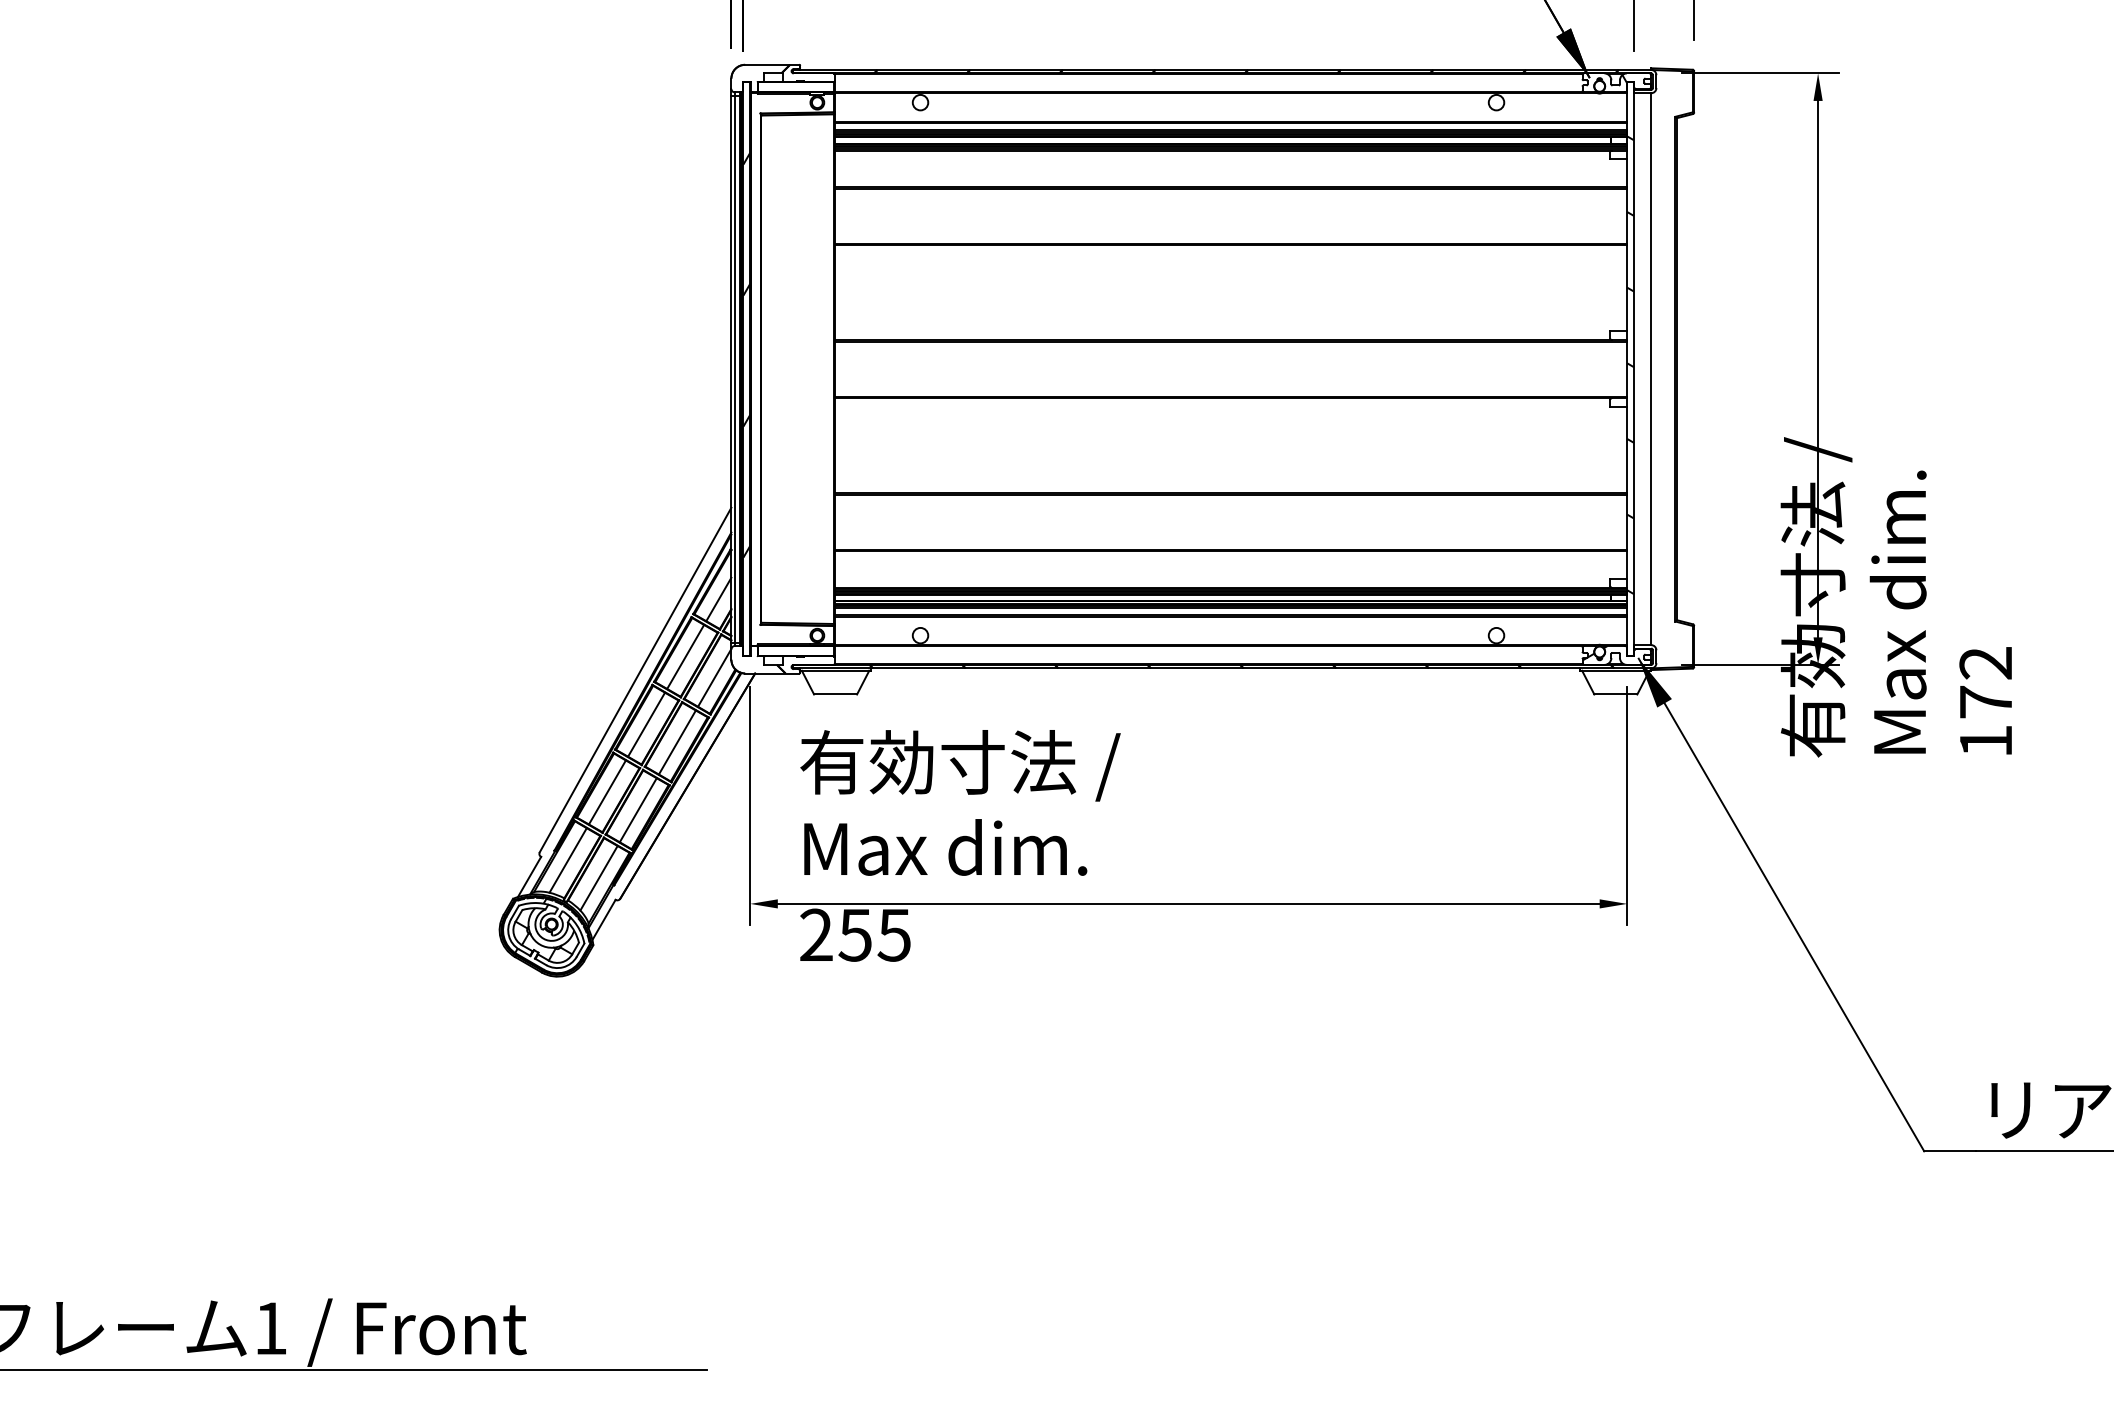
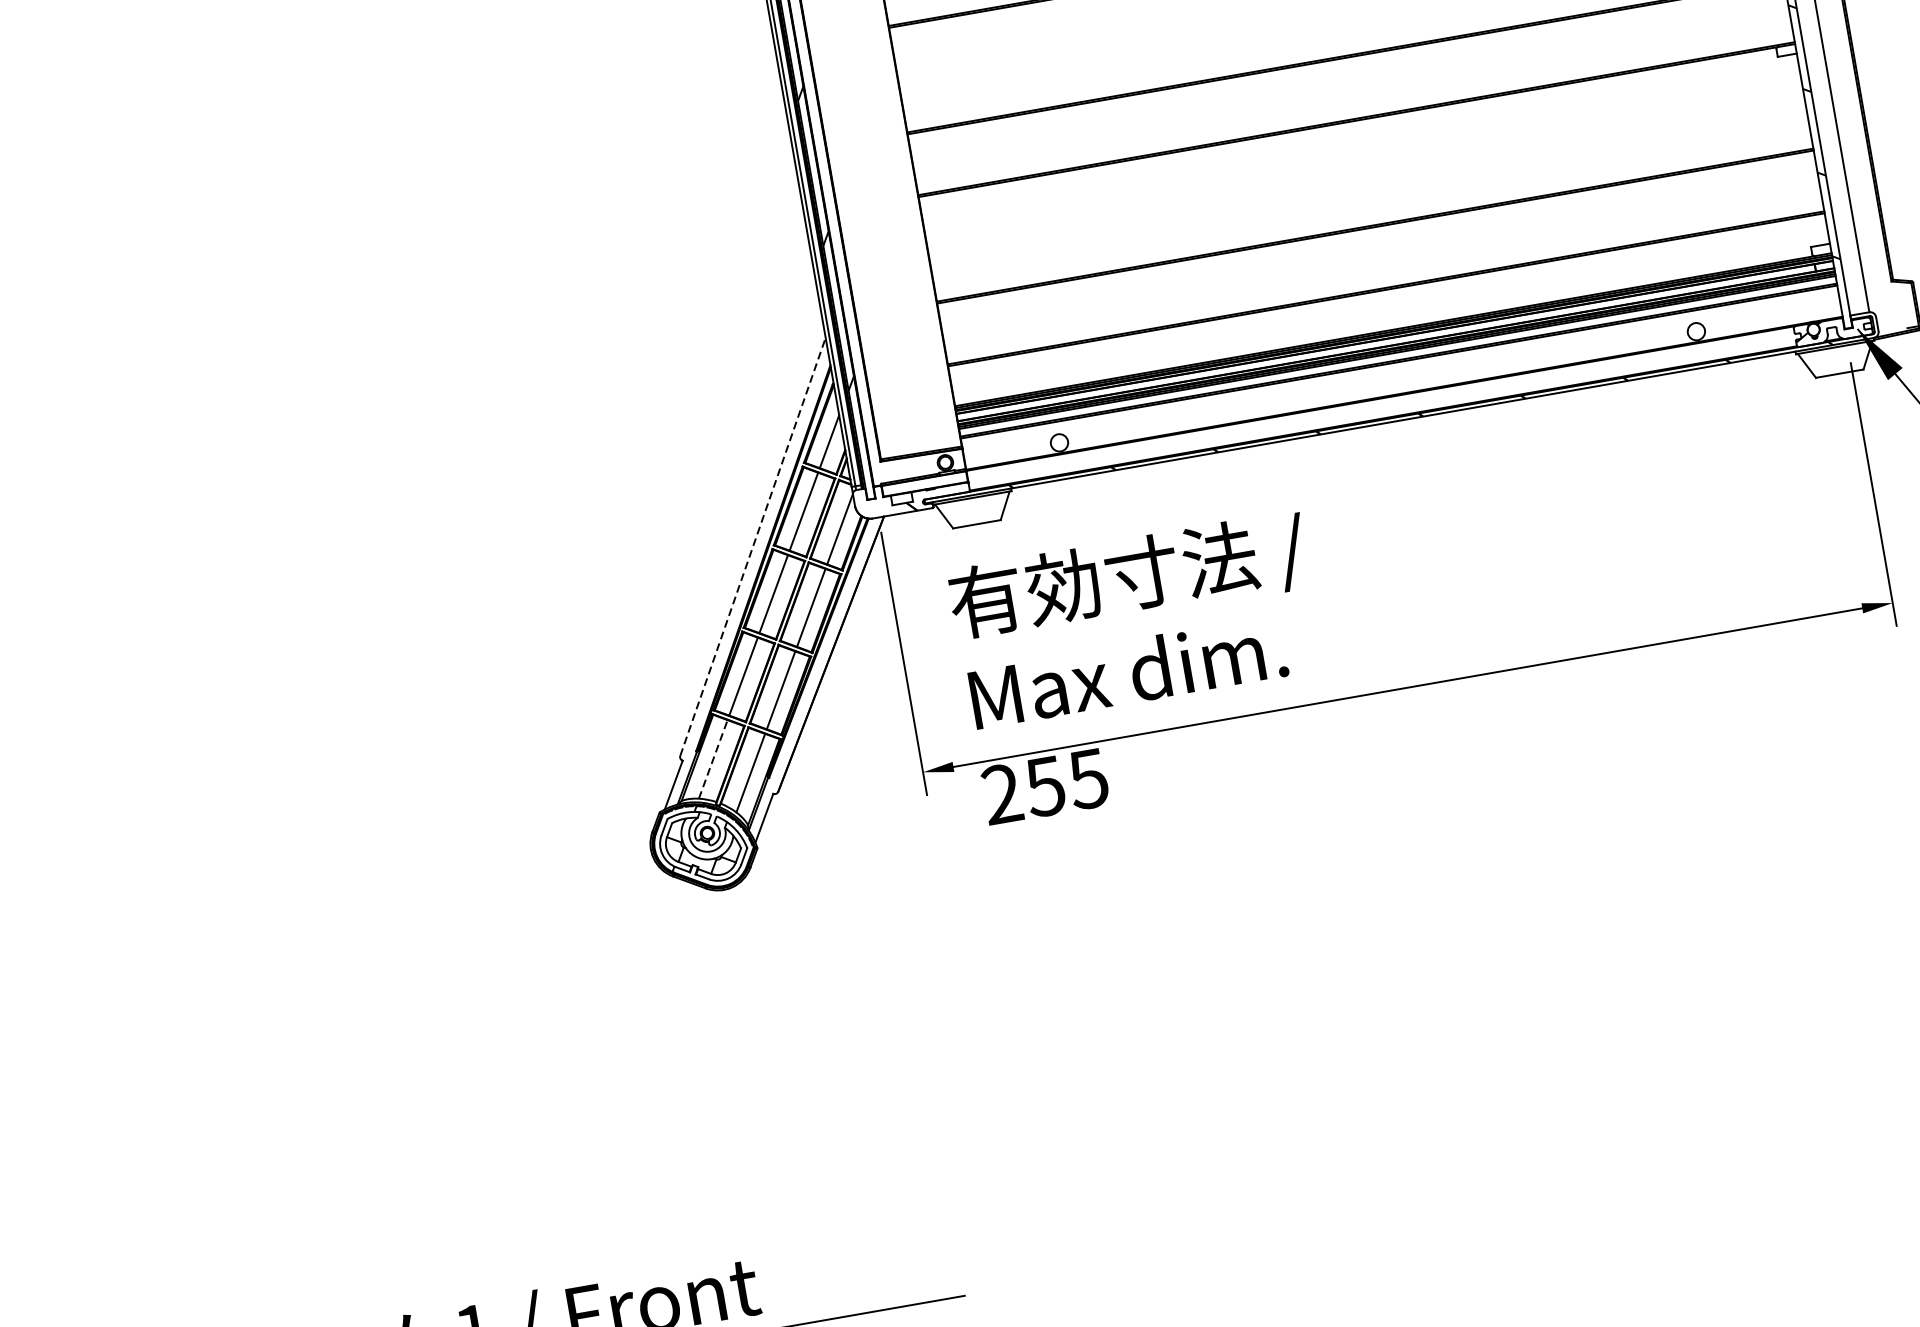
line: (635, 679) -> (752, 546), solid -> dashed
line: (568, 860) -> (713, 759), solid -> dashed

